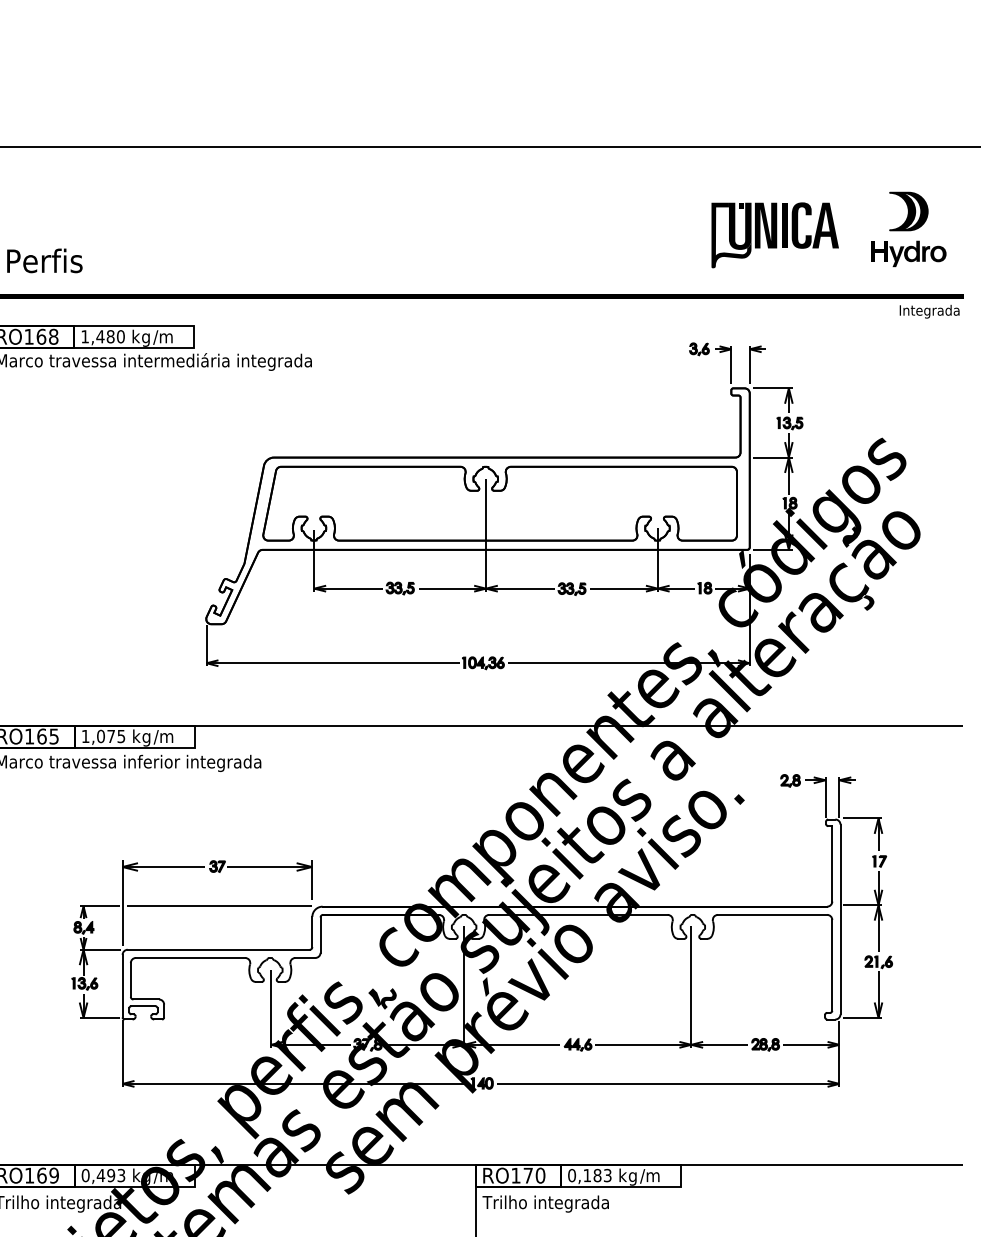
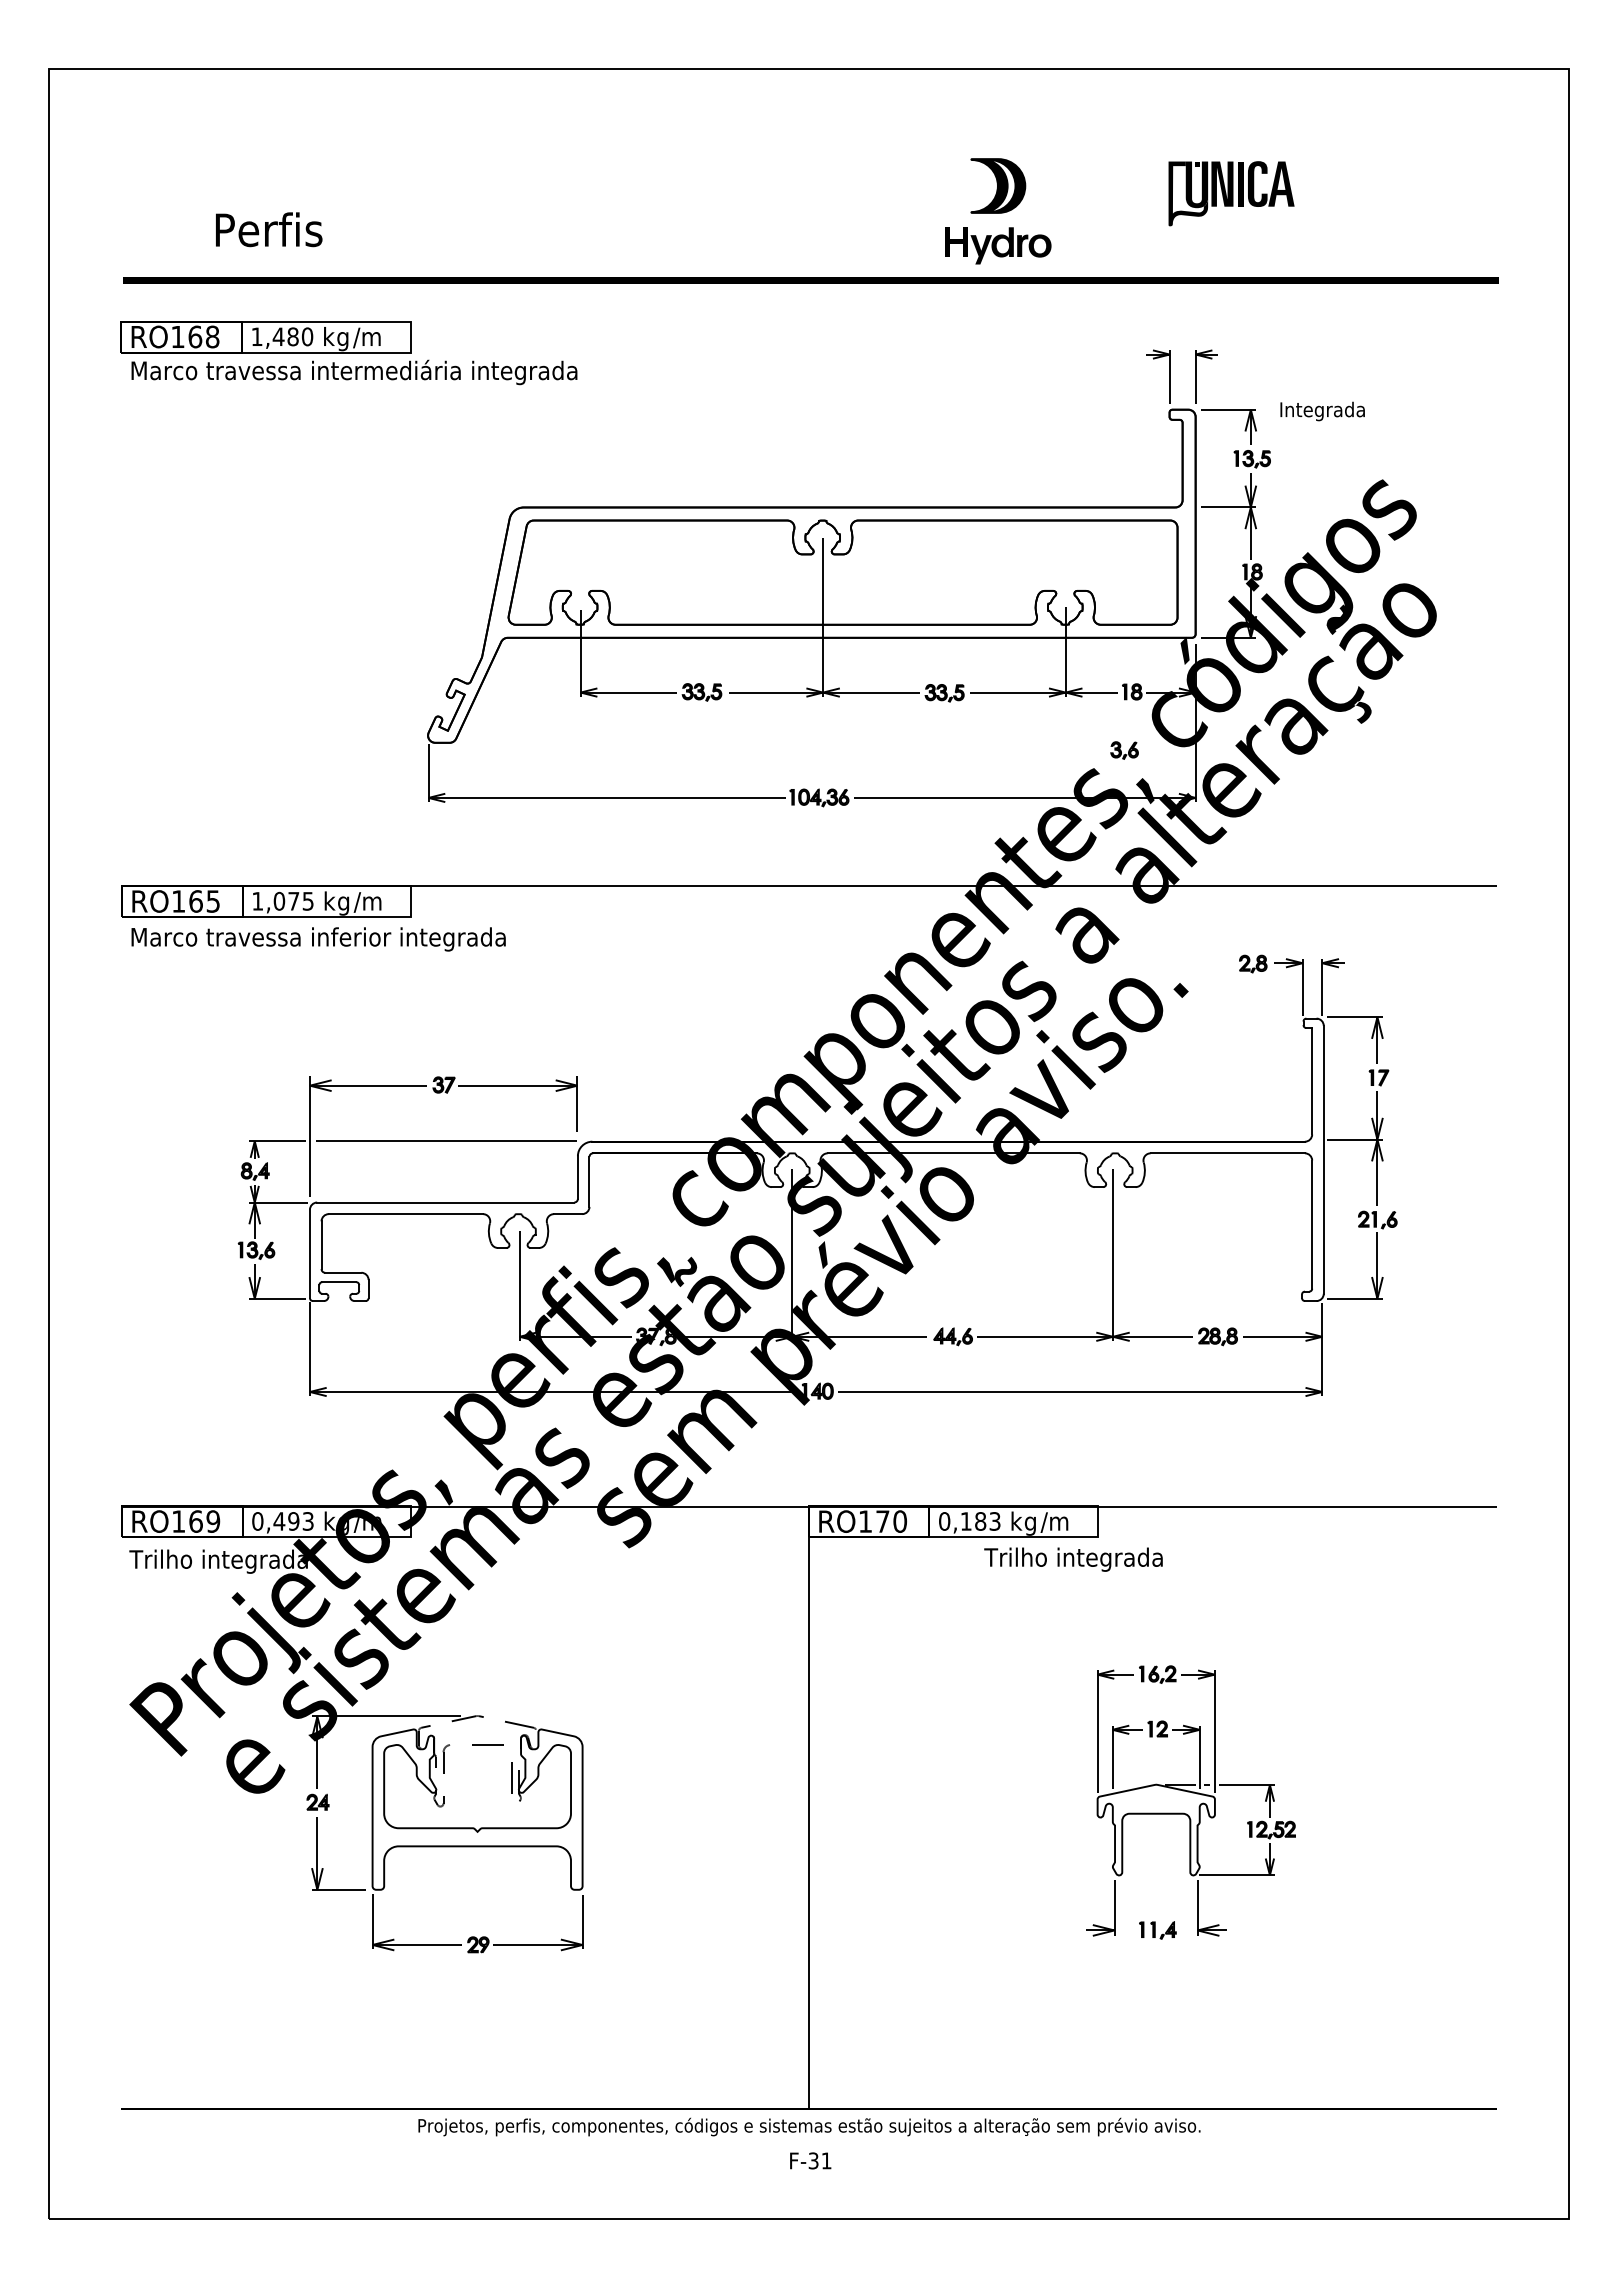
part: (909, 229) -> (998, 211), moved
part: (775, 235) -> (1231, 193), size x0.7
text: (45, 260) -> (269, 229), moved
text: (929, 311) -> (1322, 411), moved
part: (699, 349) -> (1124, 750), moved
text: (545, 1203) -> (1073, 1559), moved

